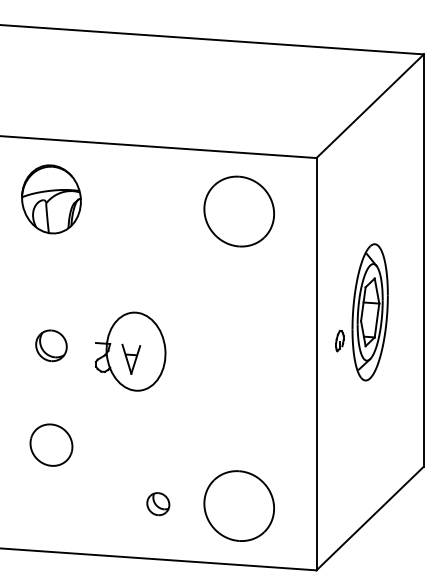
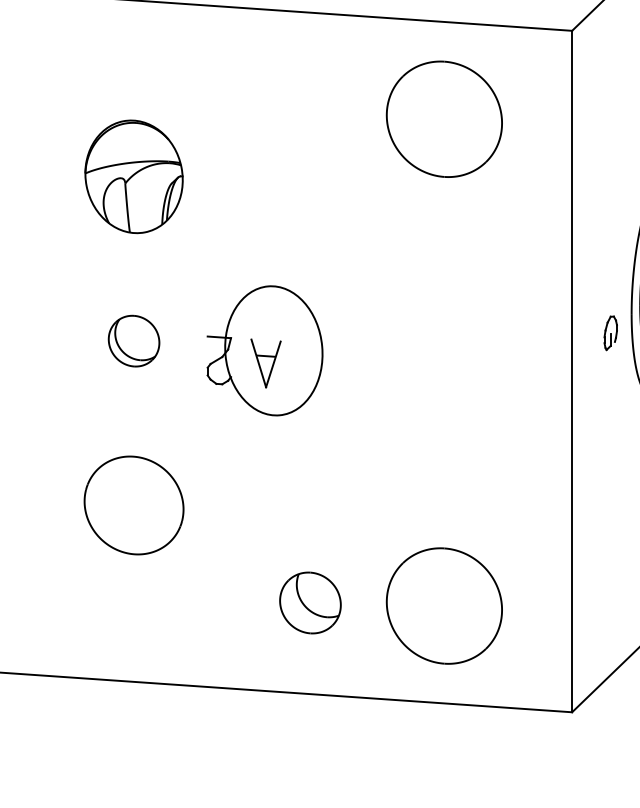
part: (51, 199) -> (134, 177), moved
part: (51, 444) -> (134, 504), size x1.43
part: (158, 503) -> (310, 601), size x1.67

